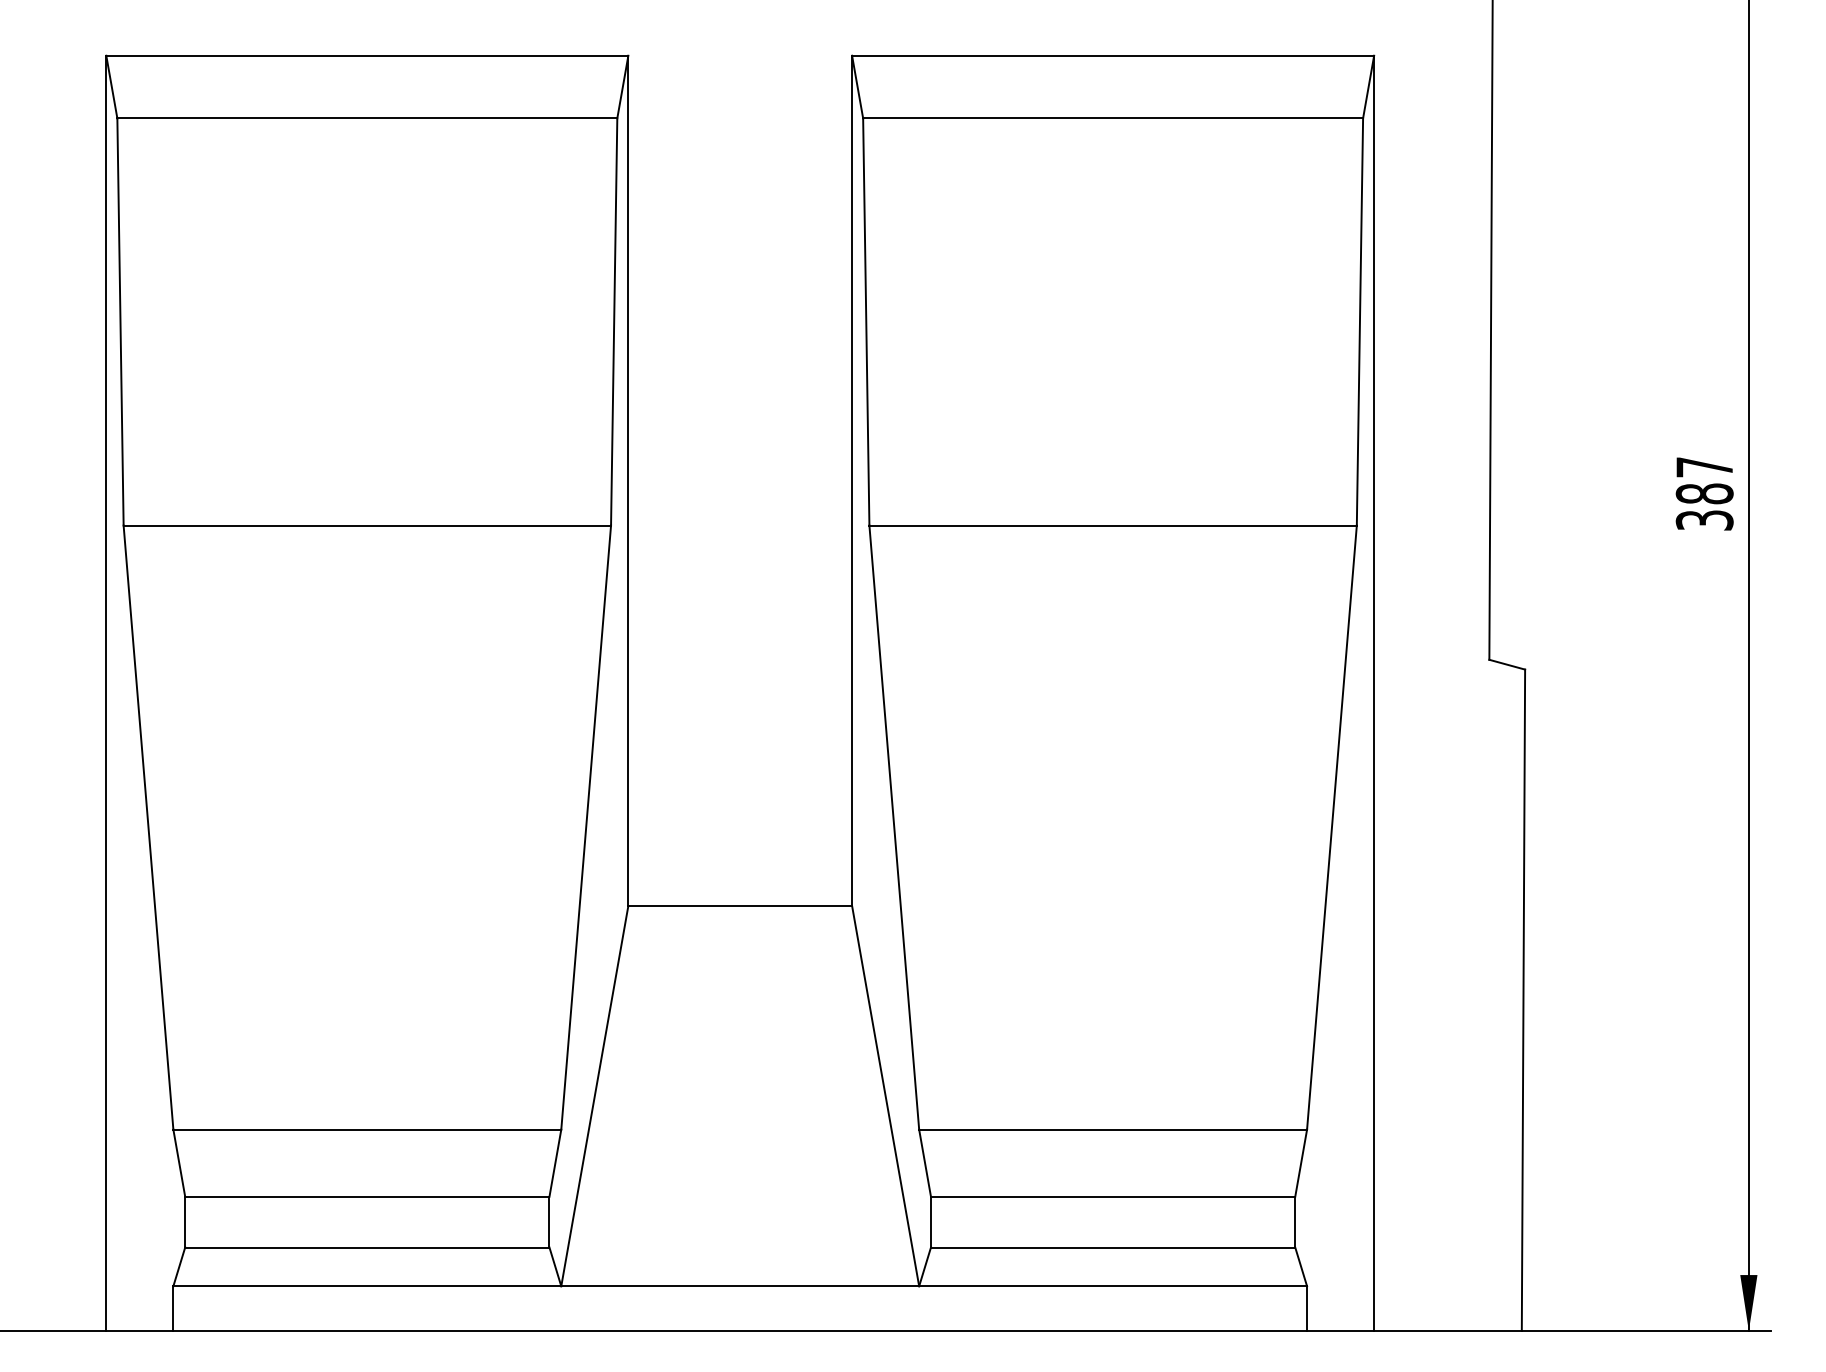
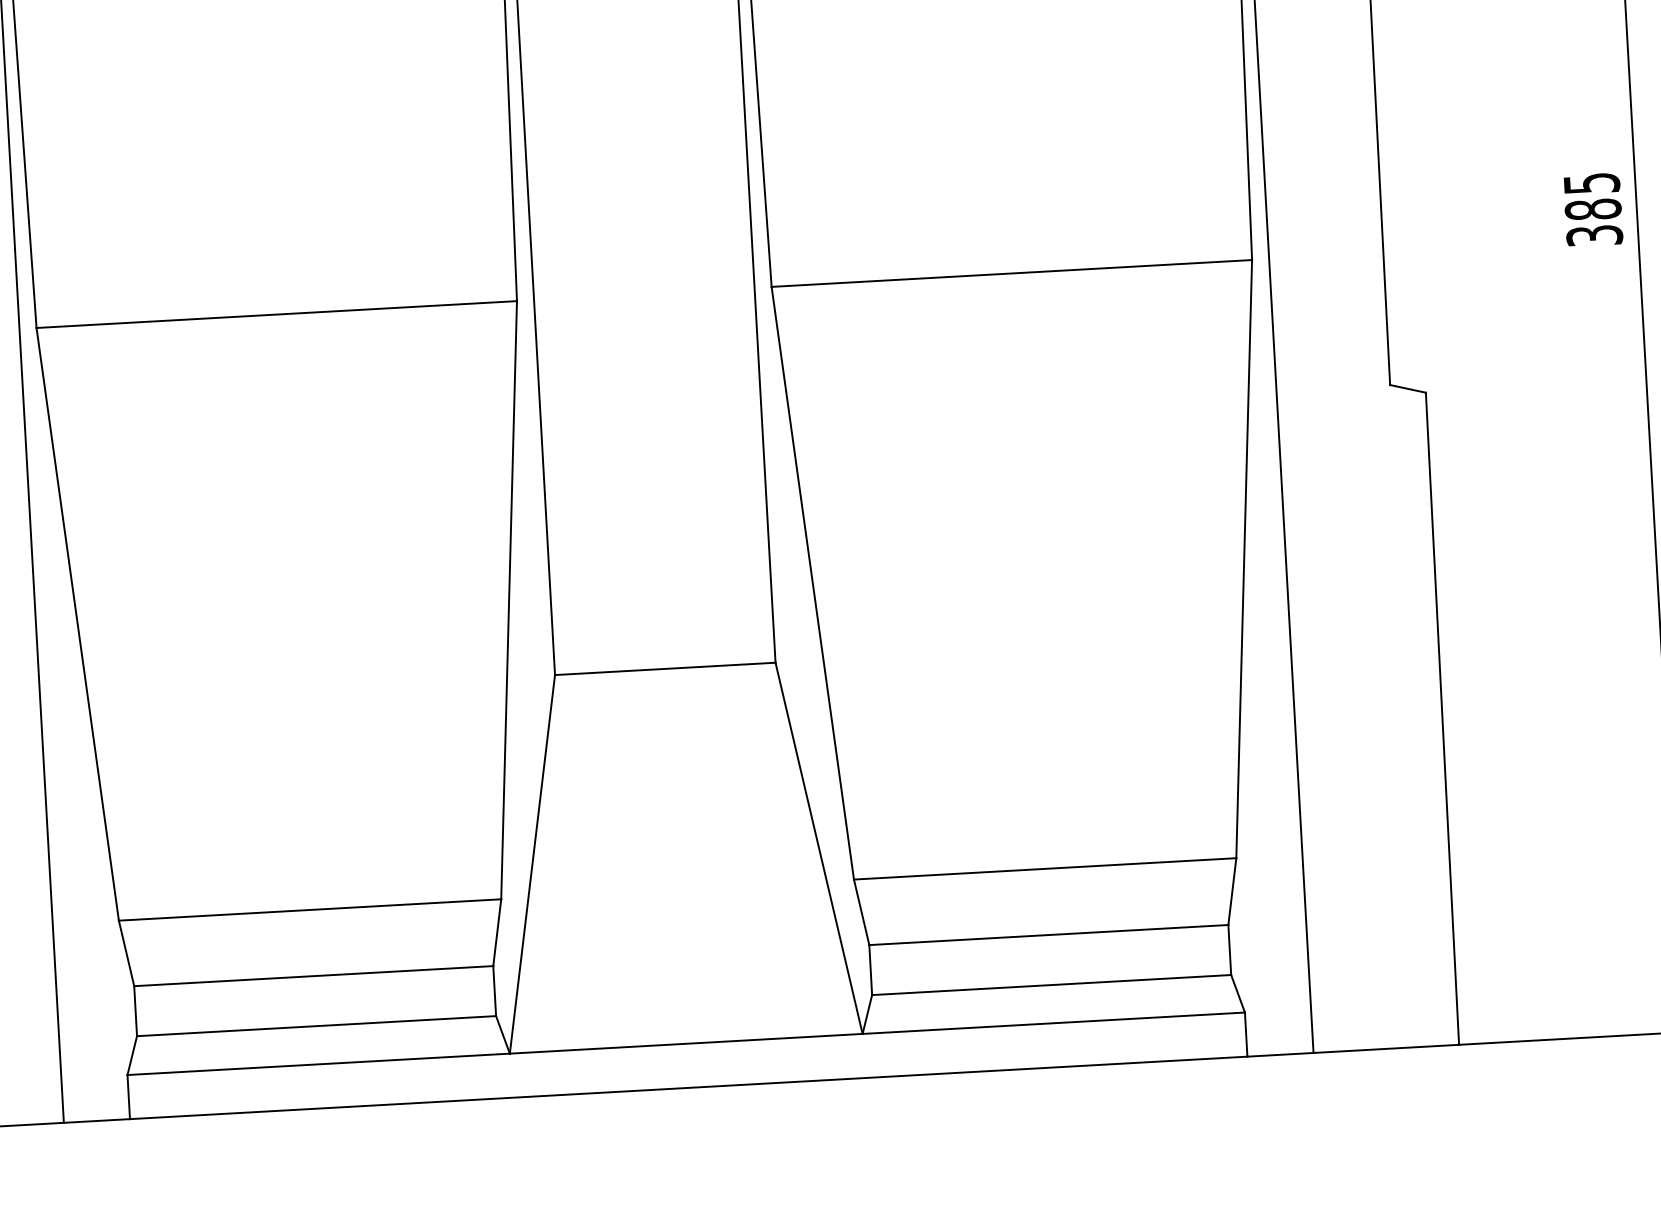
text: (1704, 467) -> (1591, 183), 387 -> 385

